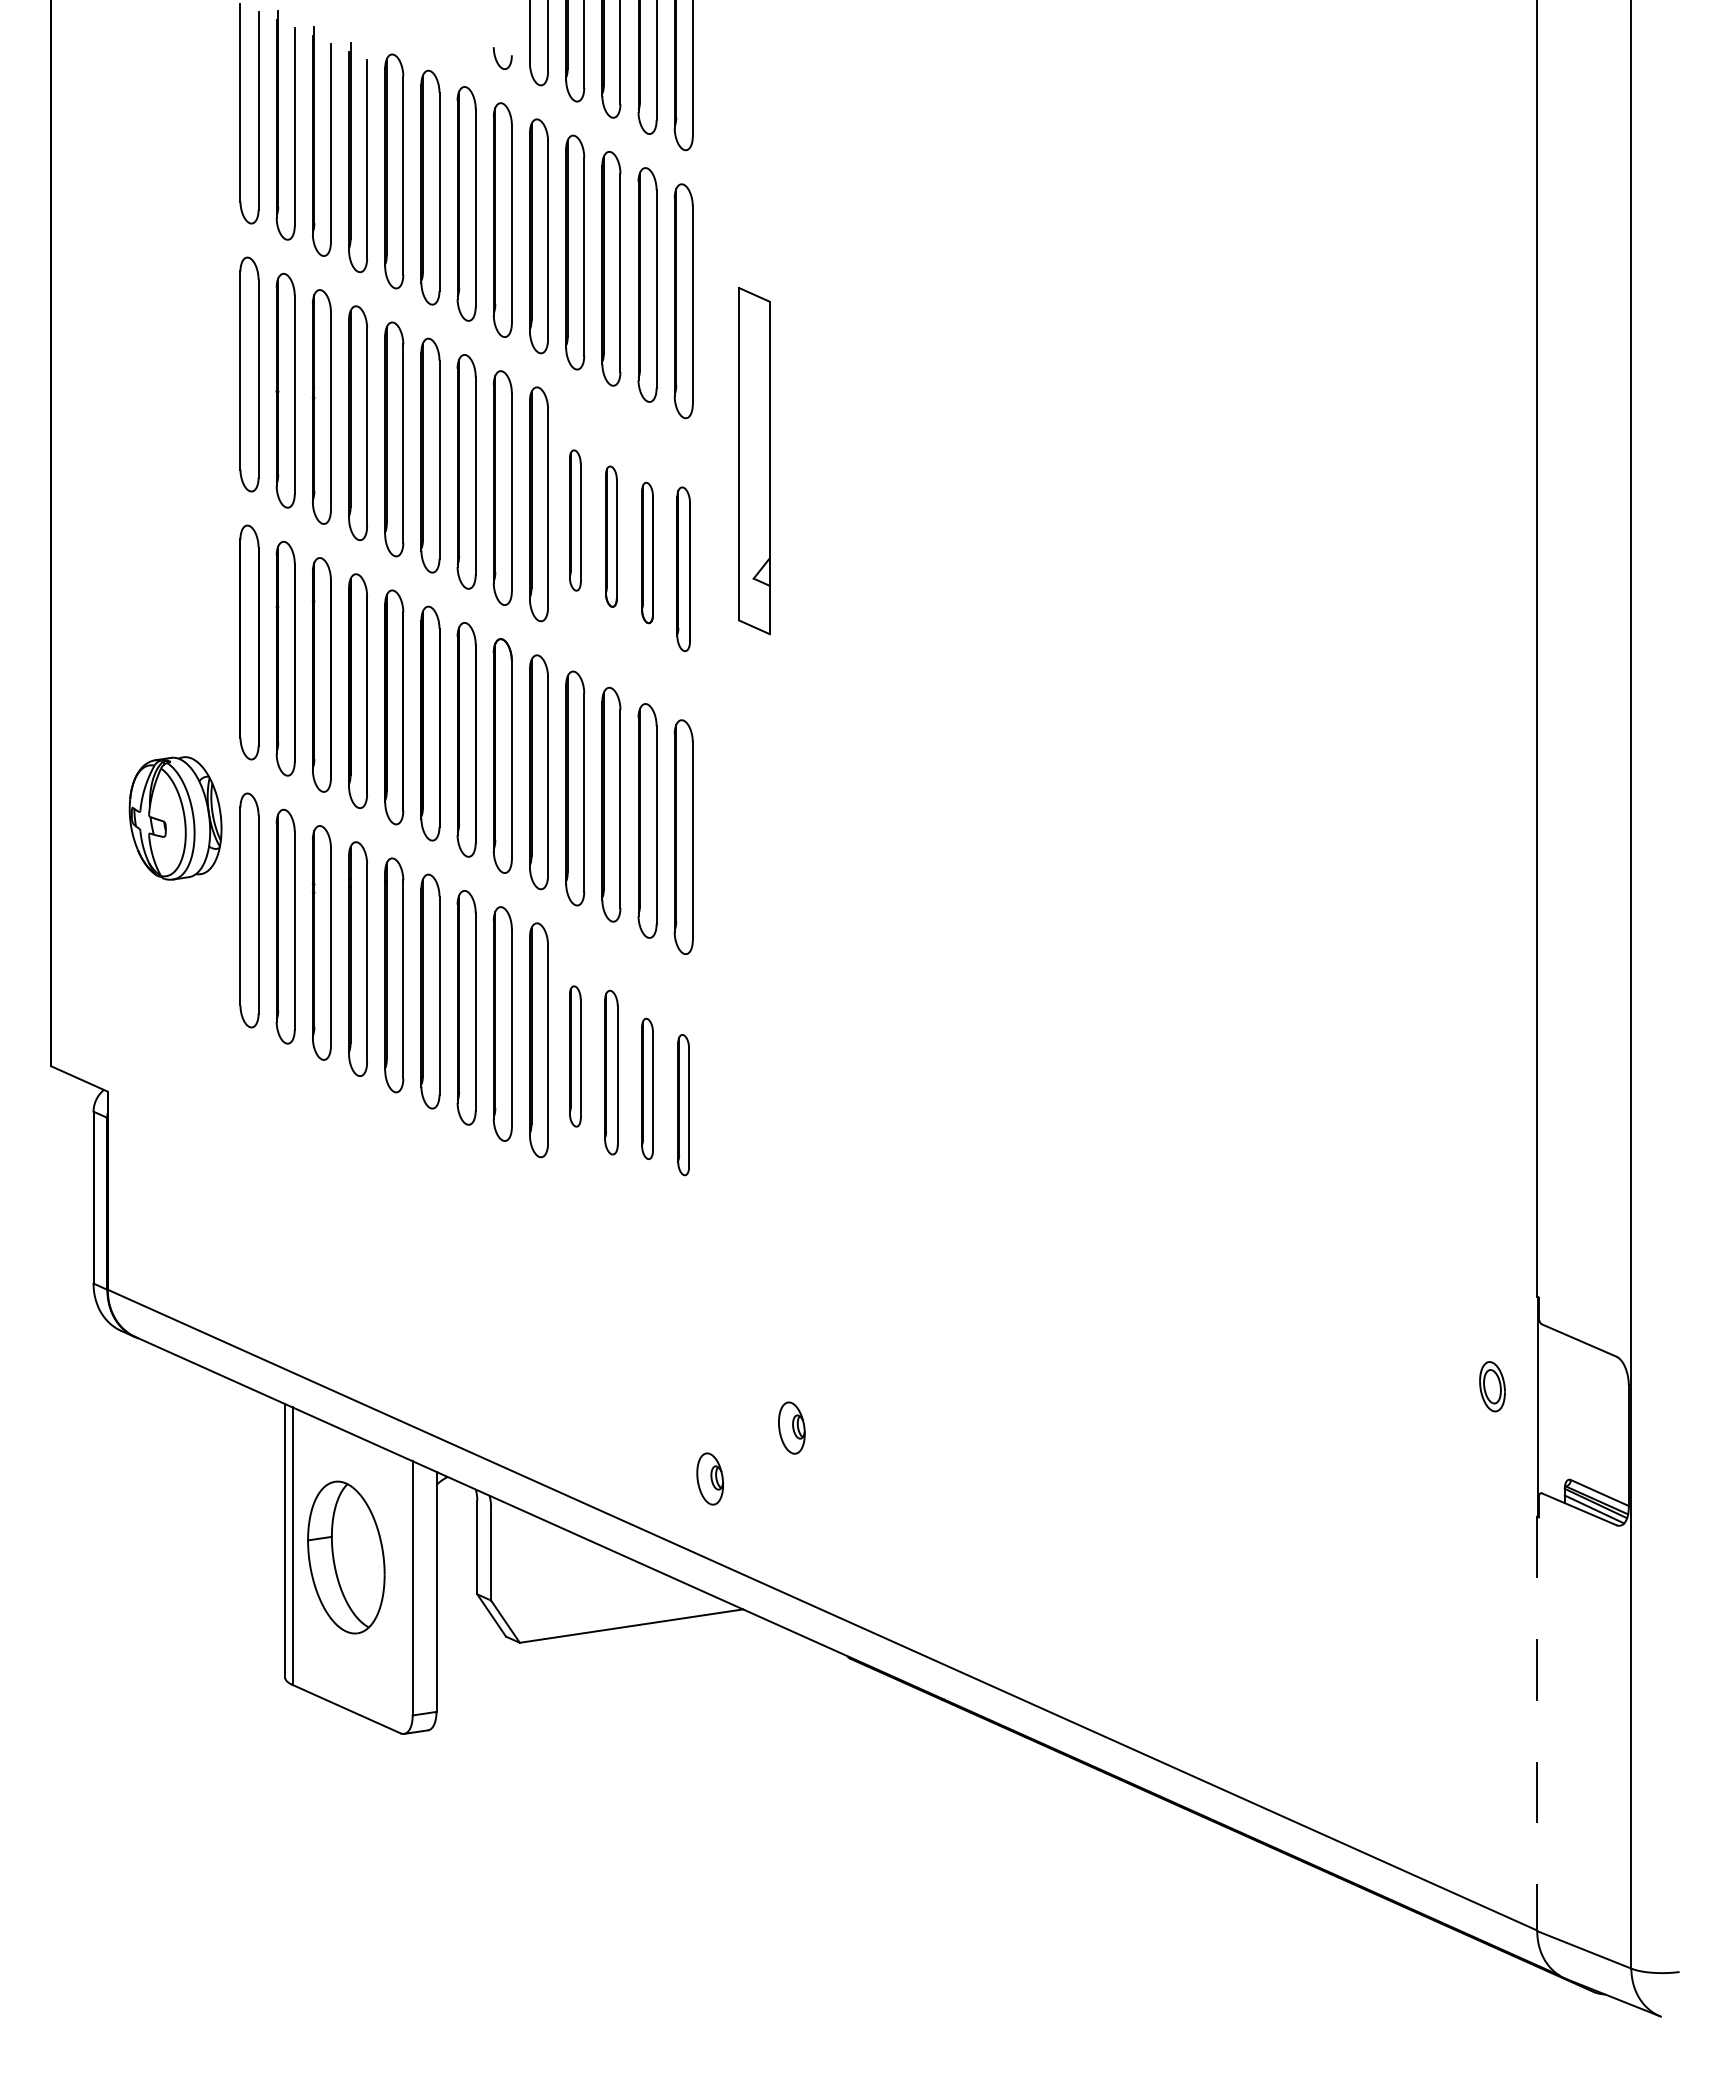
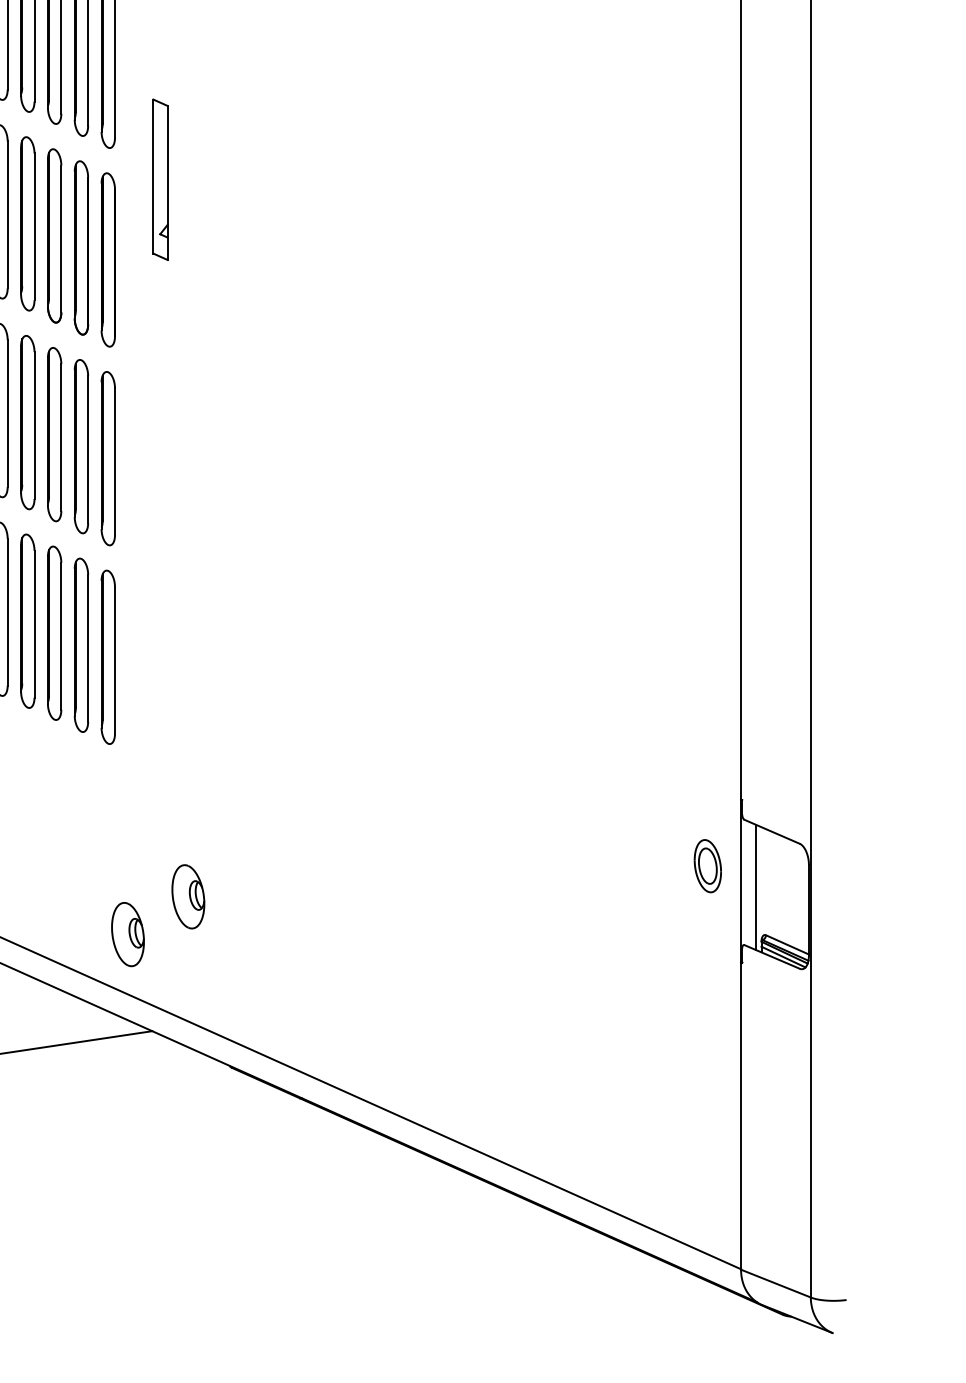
part: (753, 460) -> (159, 179), size x0.62
part: (575, 520) -> (28, 223), size x1.67
part: (611, 536) -> (54, 235), size x1.67
part: (647, 552) -> (81, 247), size x1.67
part: (683, 569) -> (108, 260), size x1.43
part: (575, 1056) -> (28, 621), size x1.67
part: (611, 1072) -> (54, 633), size x1.43
part: (647, 1088) -> (81, 644), size x1.67
part: (683, 1104) -> (108, 656), size x1.67
part: (1492, 1386) -> (707, 865), size x1.43
line: (1557, 1415) -> (756, 887), added
part: (791, 1427) -> (188, 896), size x1.67
part: (709, 1478) -> (127, 934), size x1.67
line: (1537, 1724) -> (741, 1116), dashed -> solid

